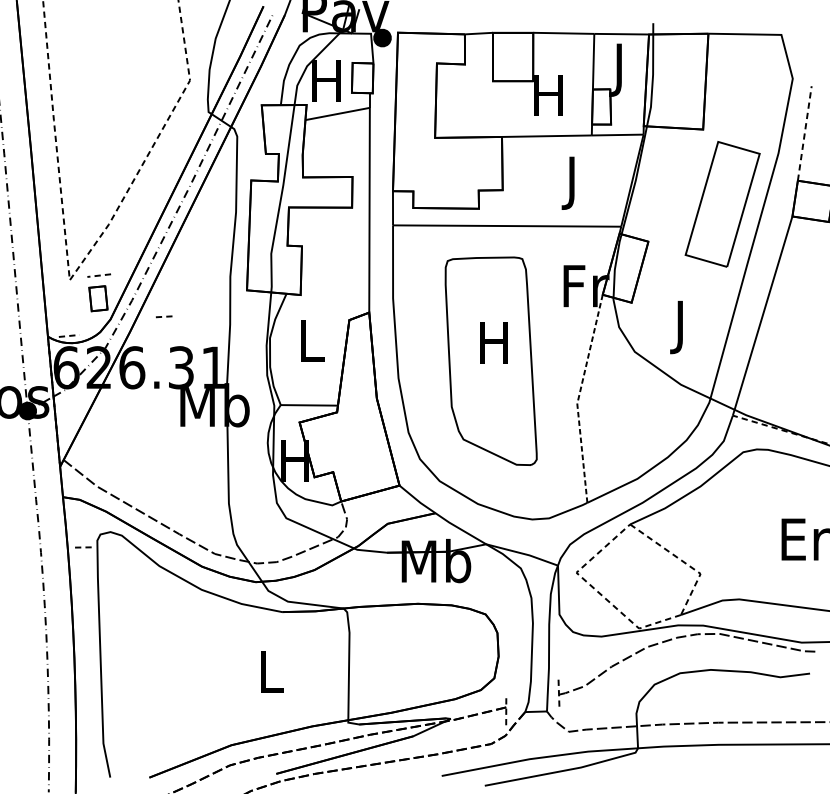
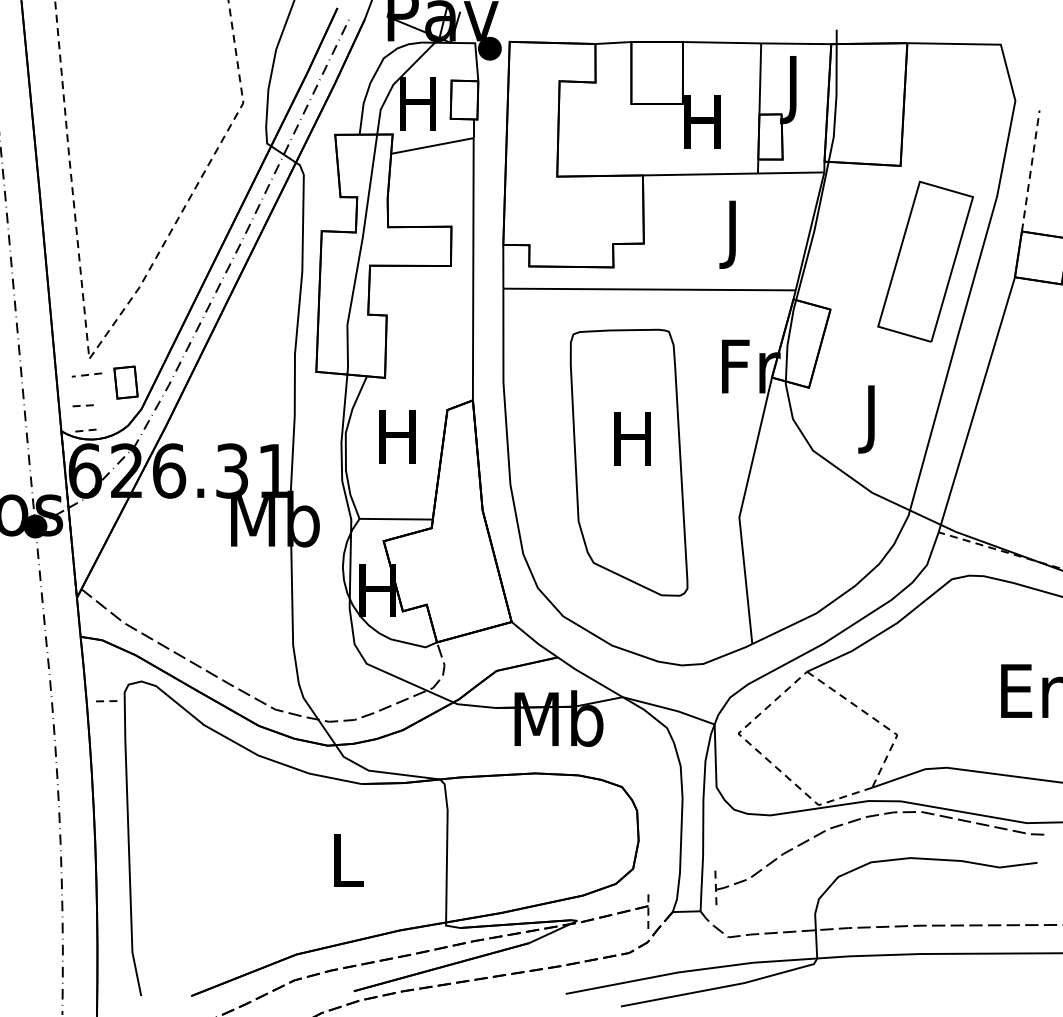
line: (98, 275) -> (86, 374), moved
line: (162, 316) -> (80, 405), moved
text: (310, 340) -> (397, 436), L -> H
line: (578, 397) -> (741, 509), dashed -> solid

